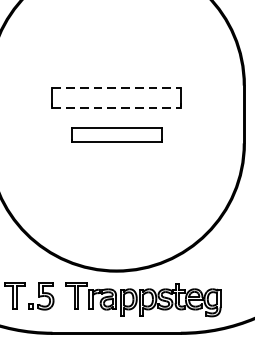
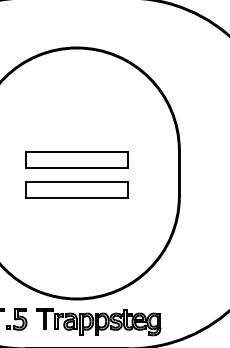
line: (117, 87) -> (77, 151), dashed -> solid
line: (117, 108) -> (77, 168), dashed -> solid
part: (115, 134) -> (76, 189), size x1.43

